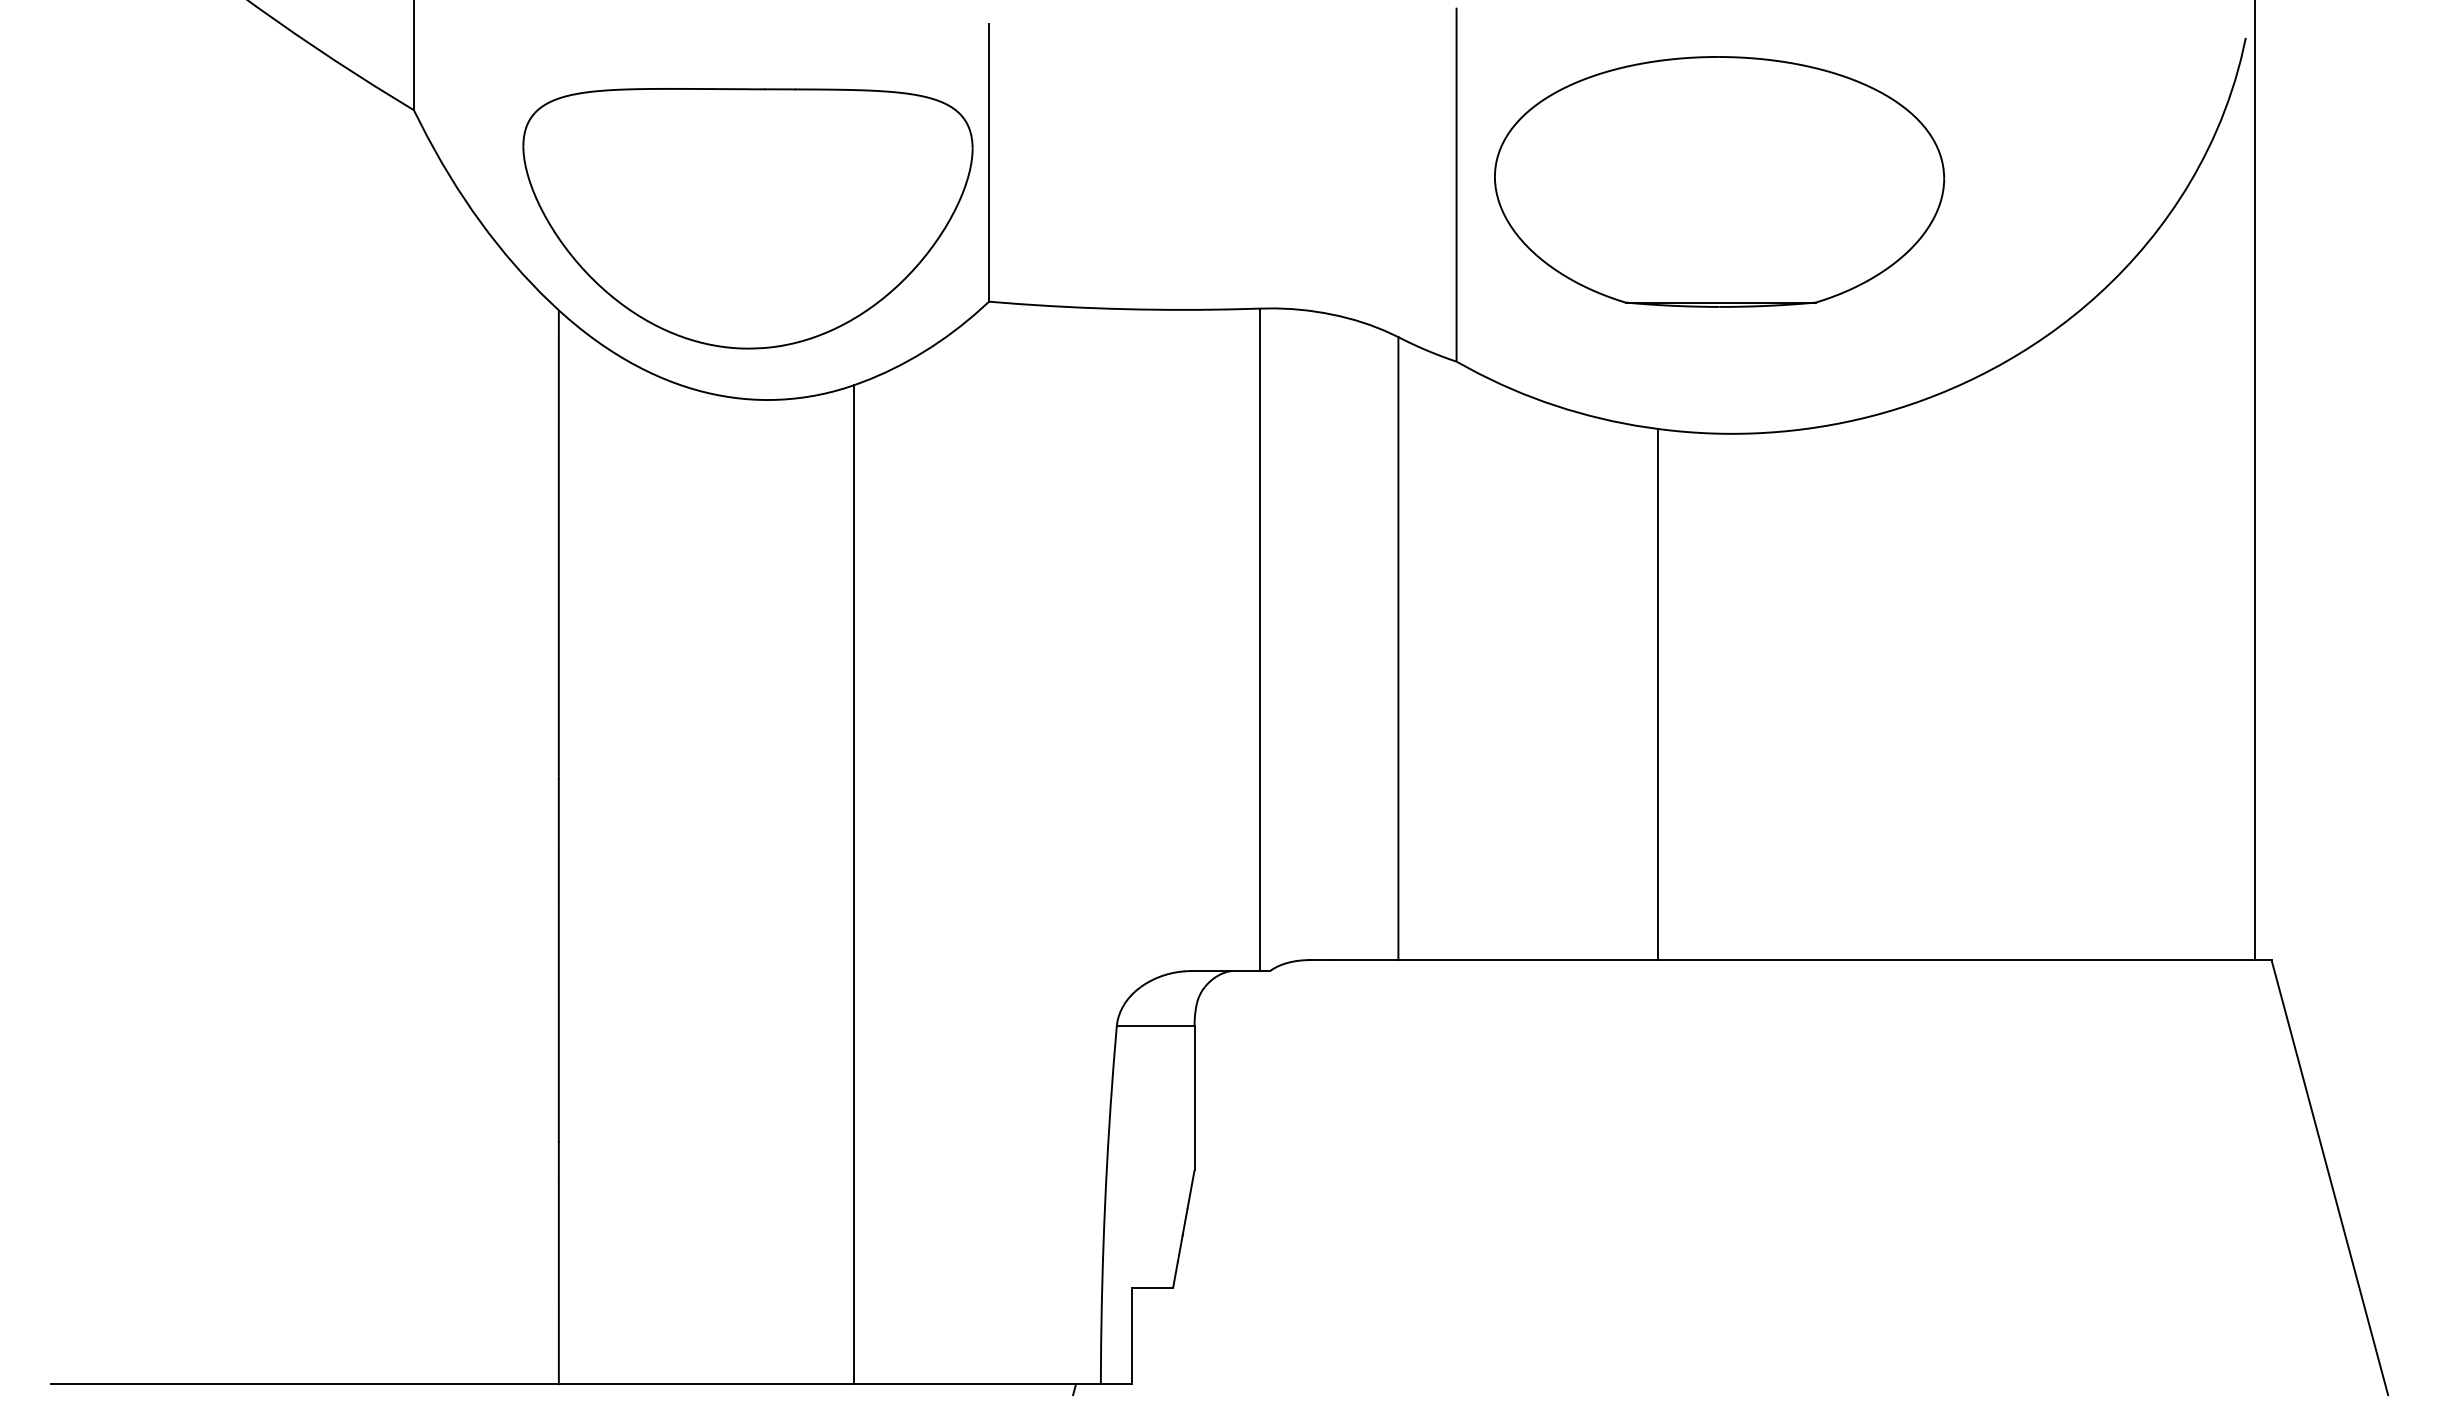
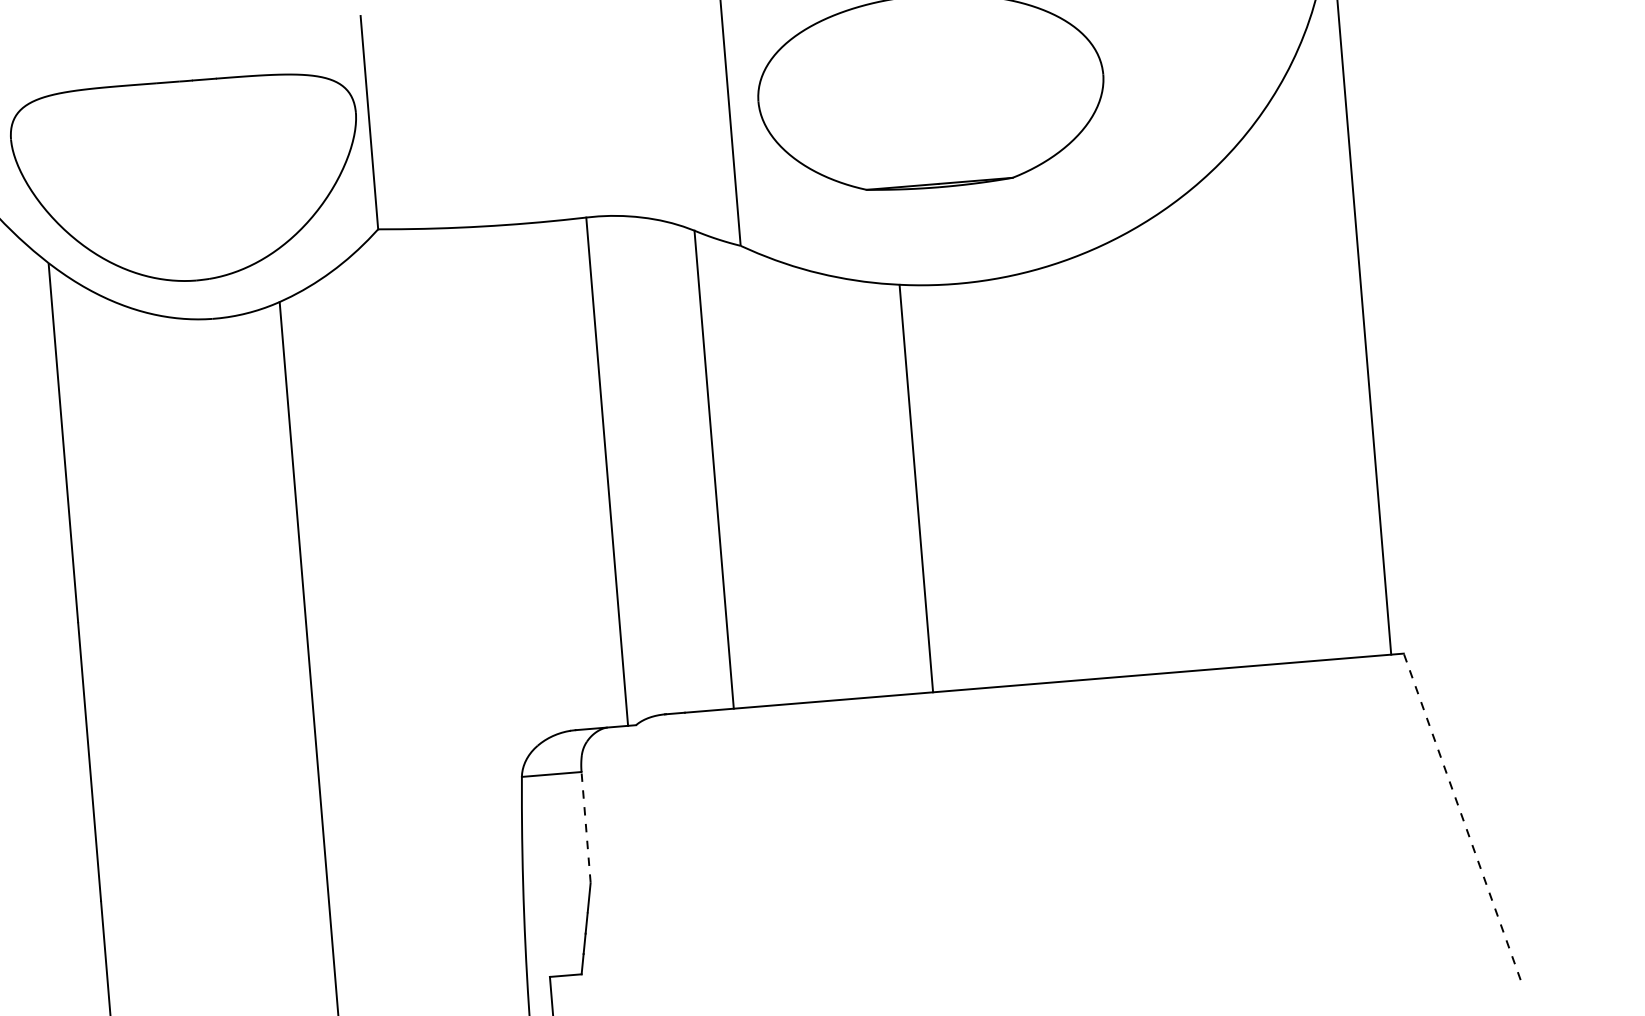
line: (1194, 1097) -> (586, 827), solid -> dashed
line: (2329, 1177) -> (1461, 816), solid -> dashed

